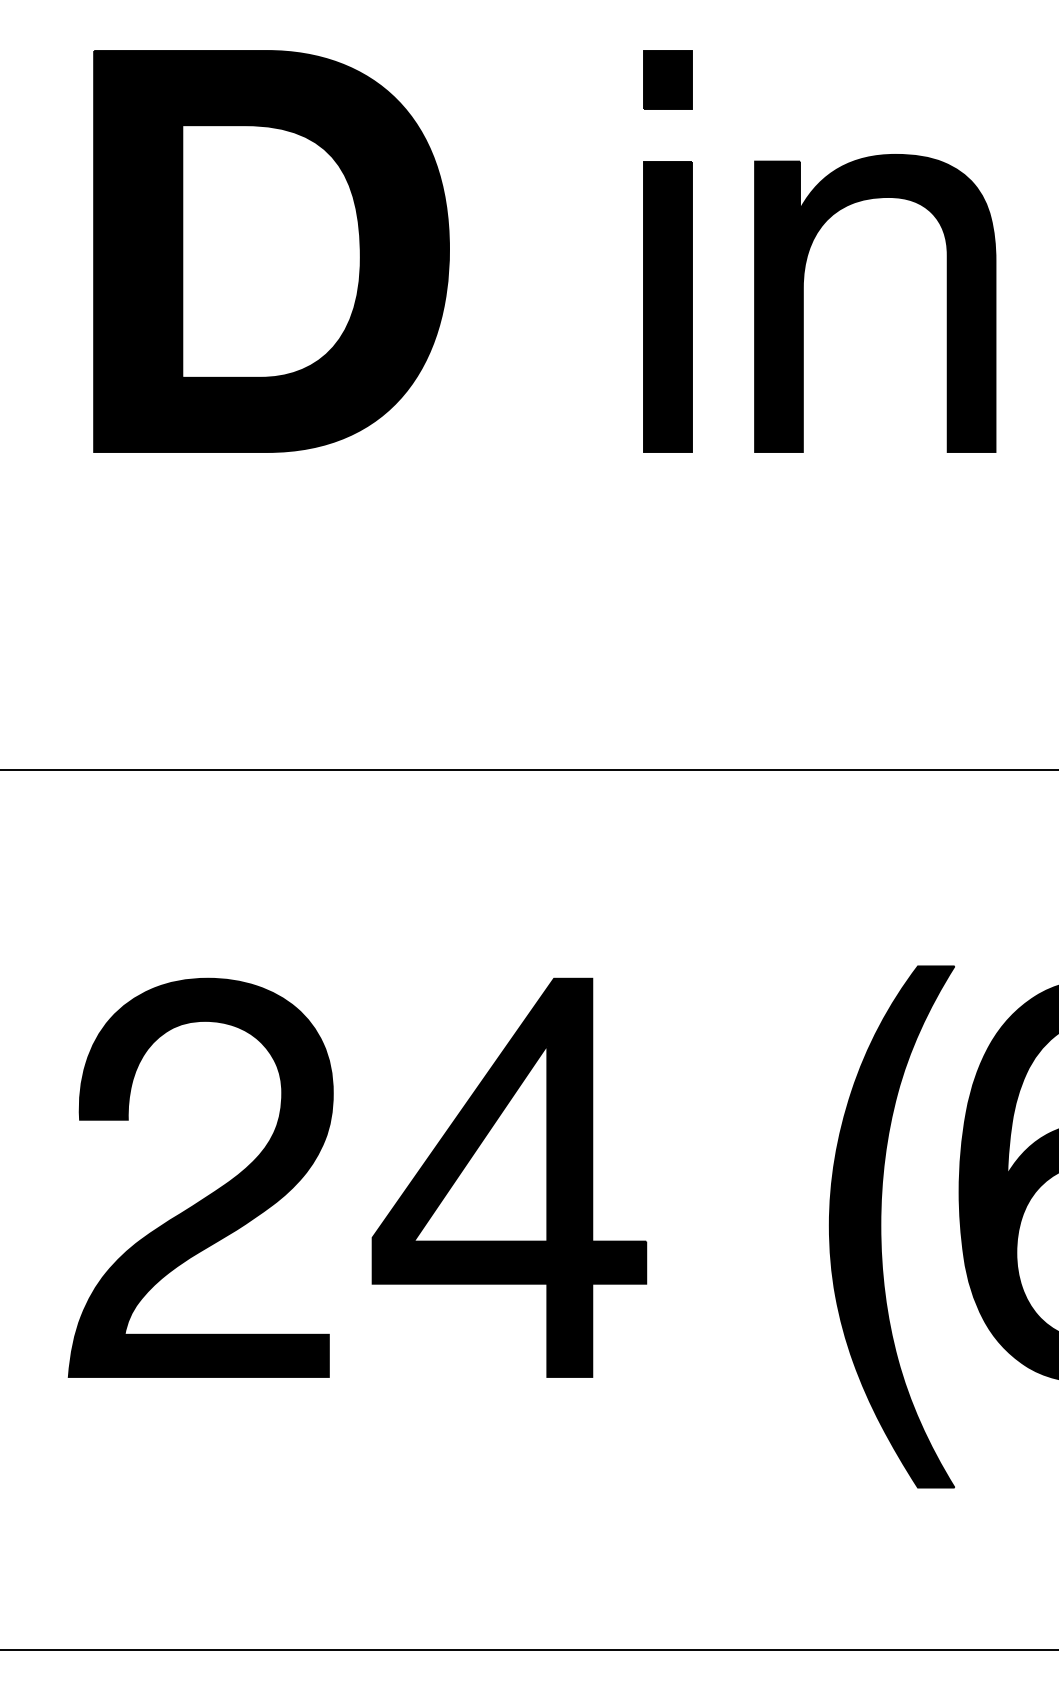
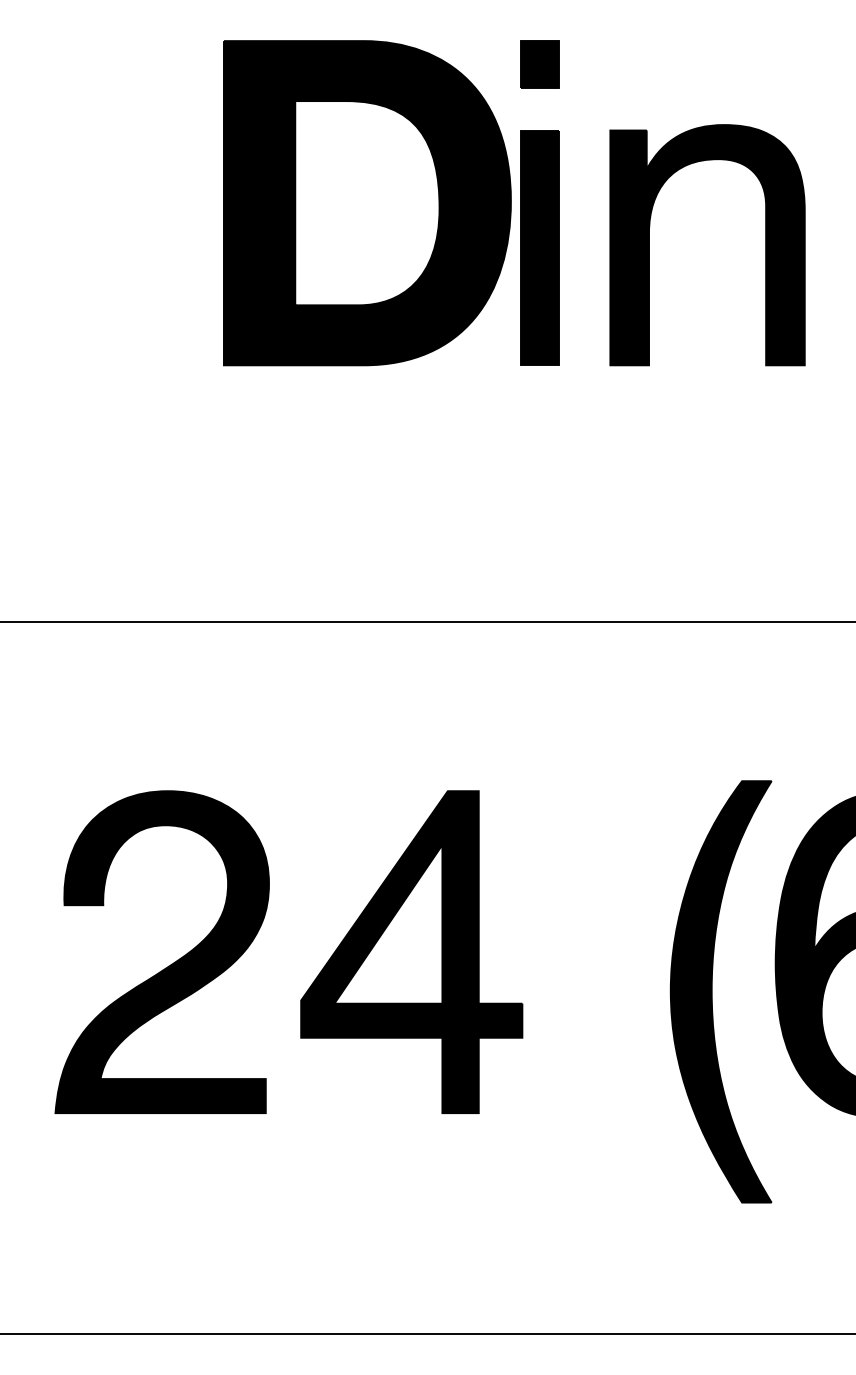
part: (271, 251) -> (367, 203), moved

